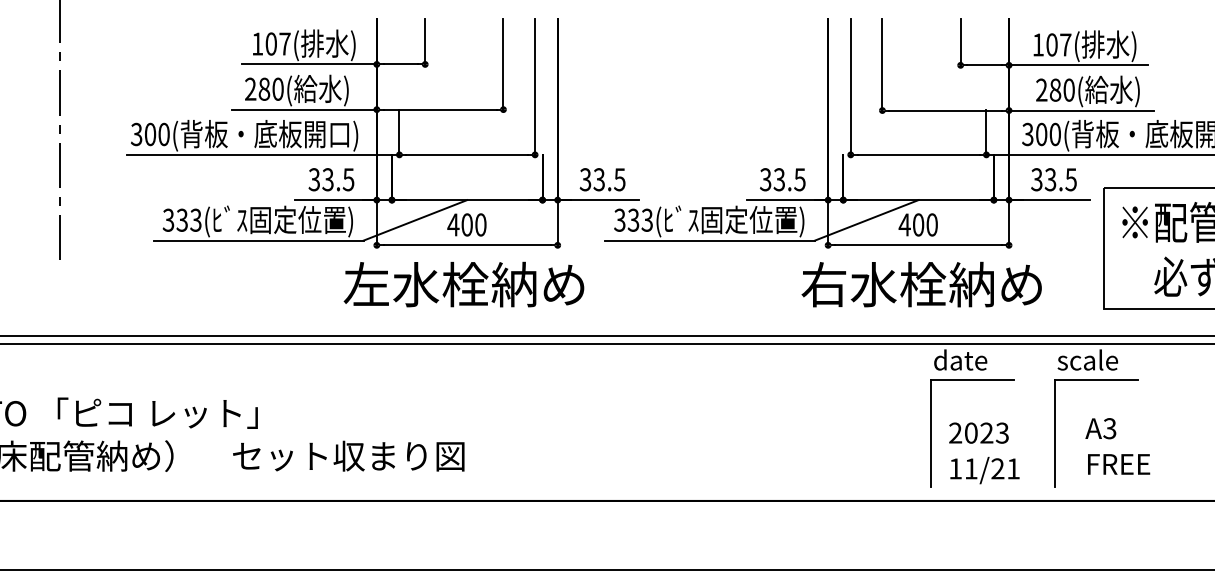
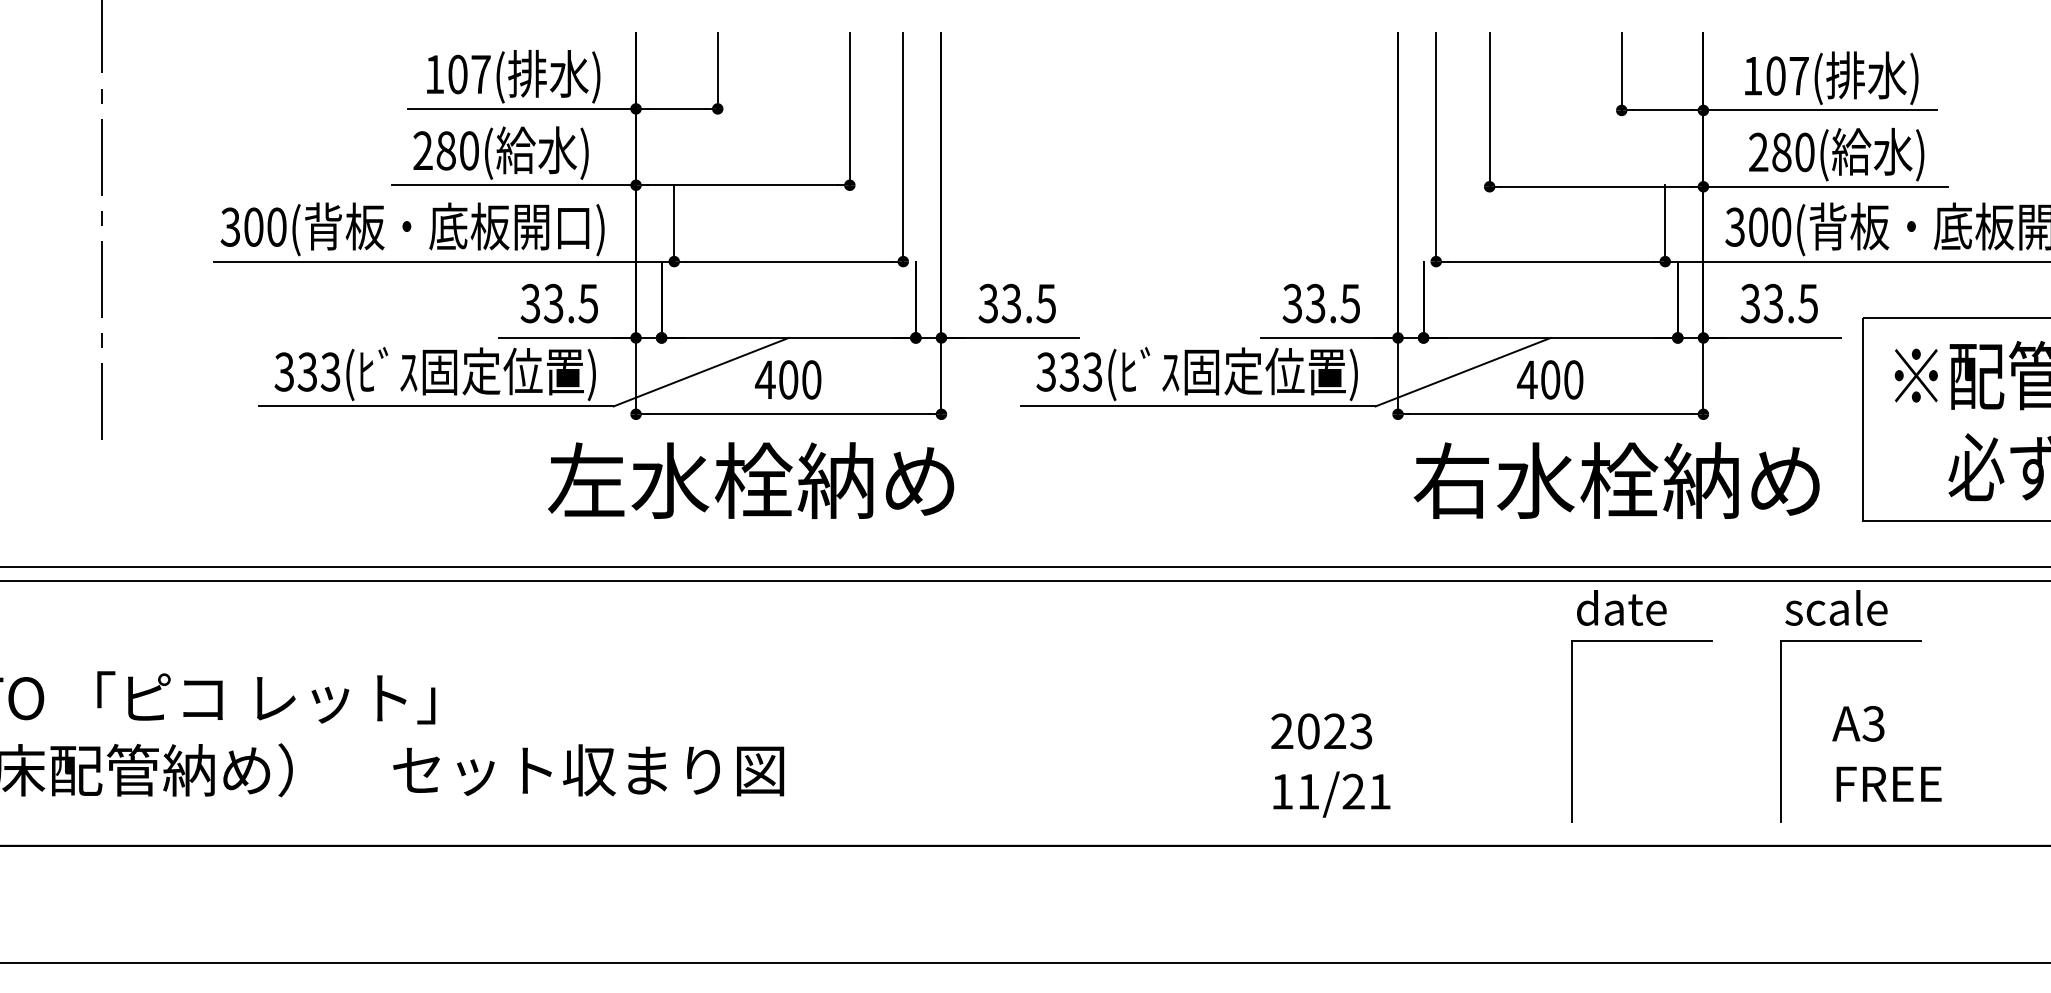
text: (463, 284) -> (750, 480), moved
text: (921, 284) -> (1616, 480), moved
text: (984, 453) -> (1331, 765), moved

